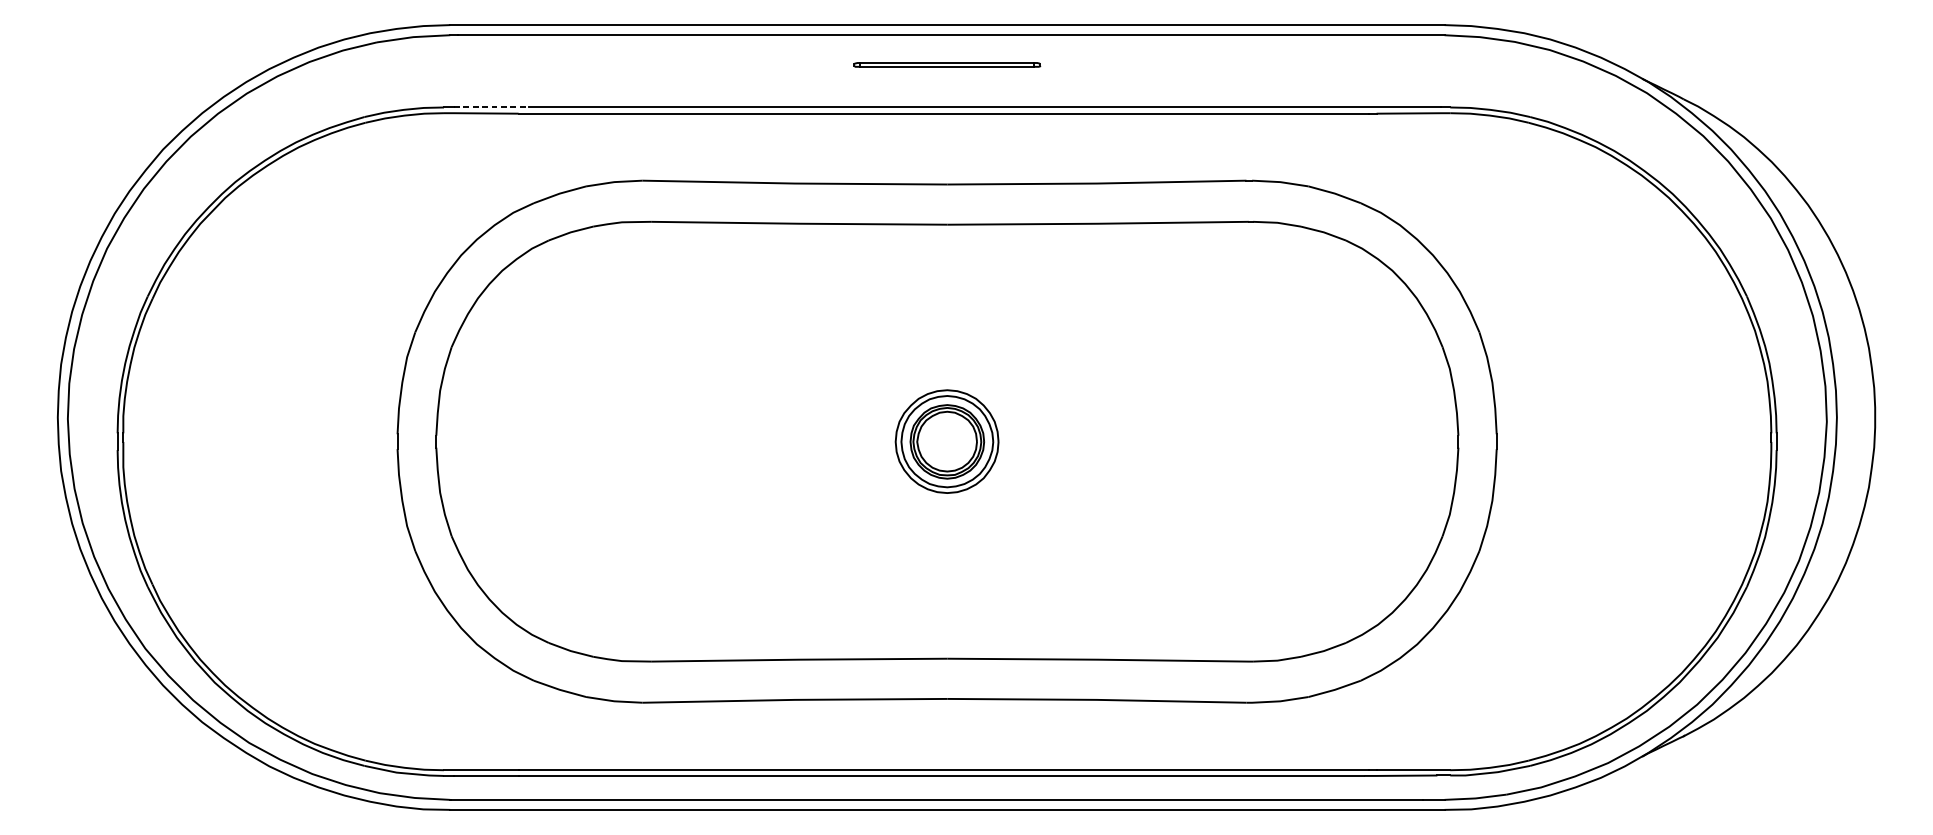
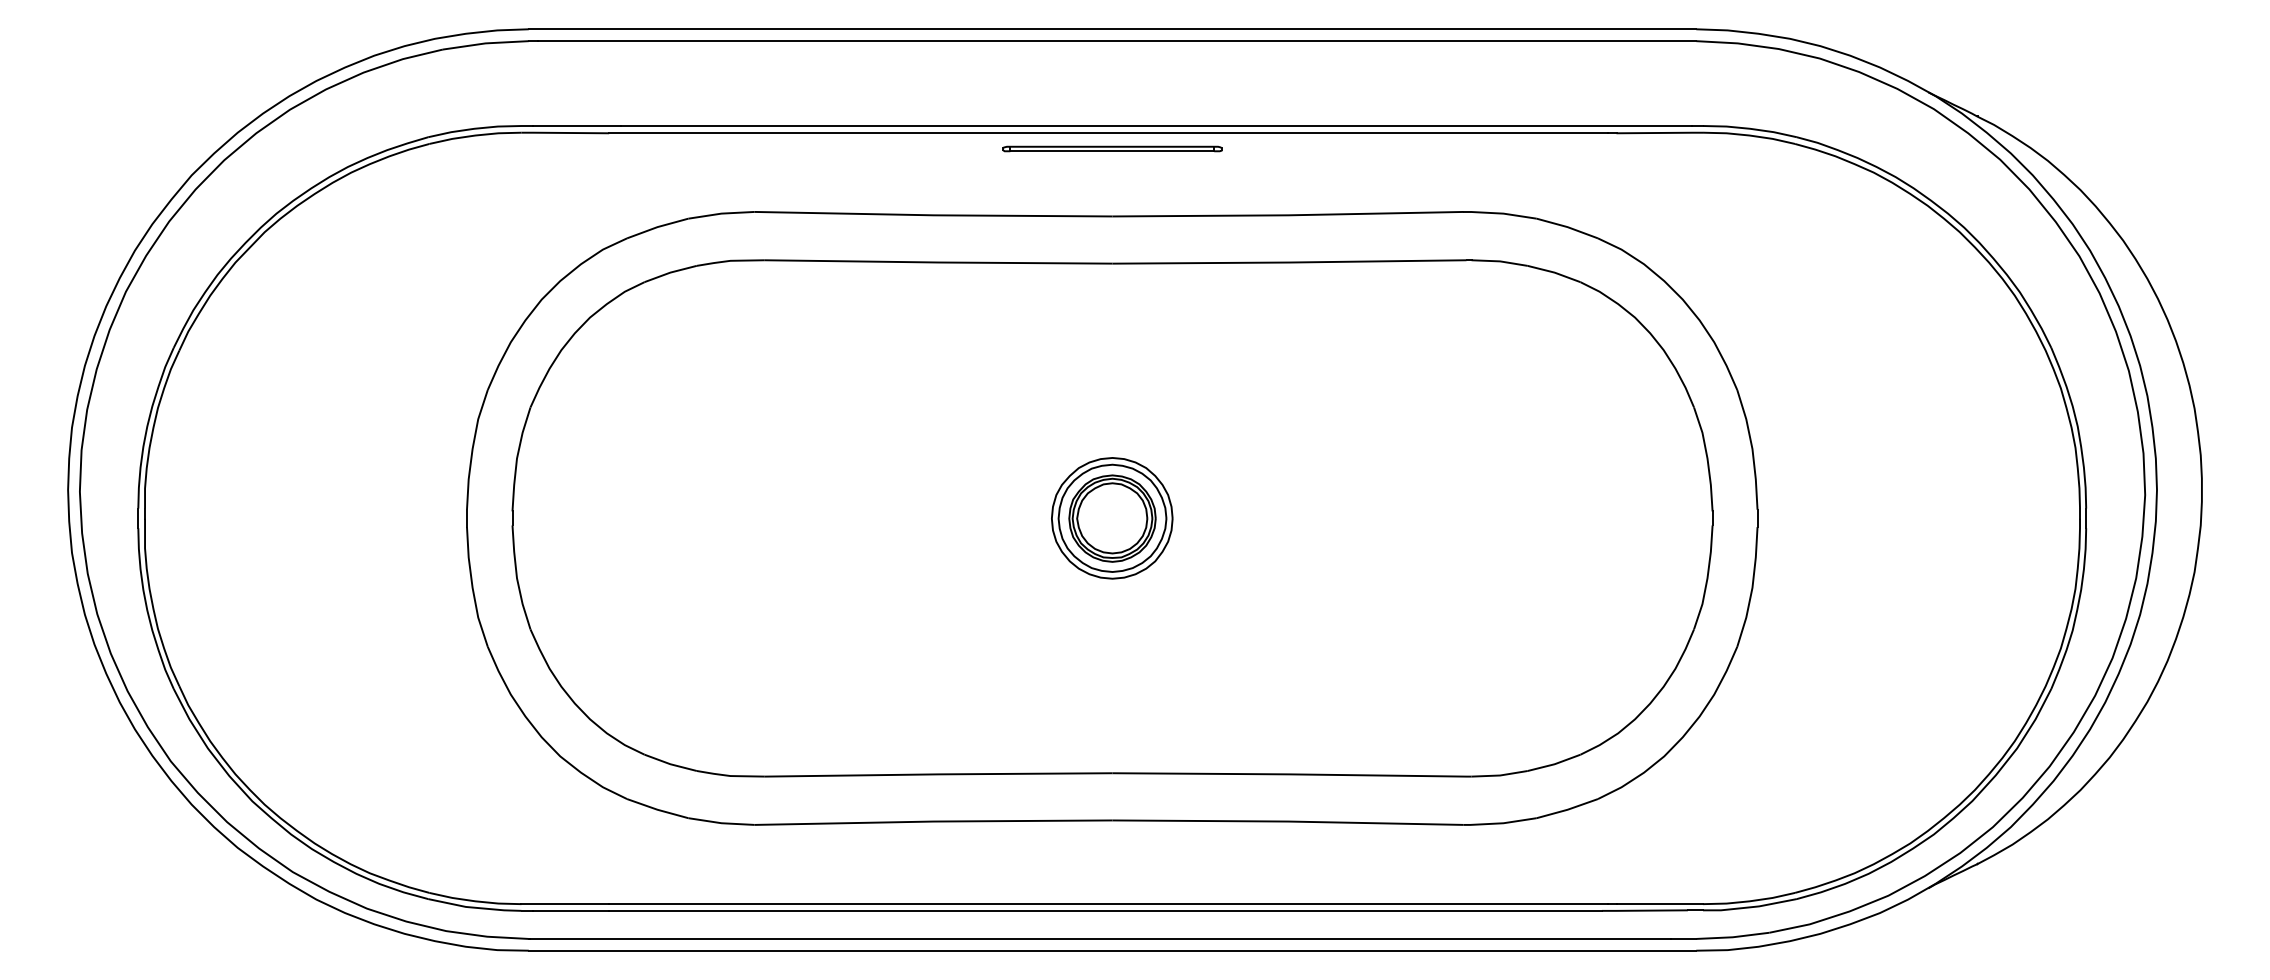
part: (947, 64) -> (1112, 148), moved
line: (491, 107) -> (577, 126), dashed -> solid

